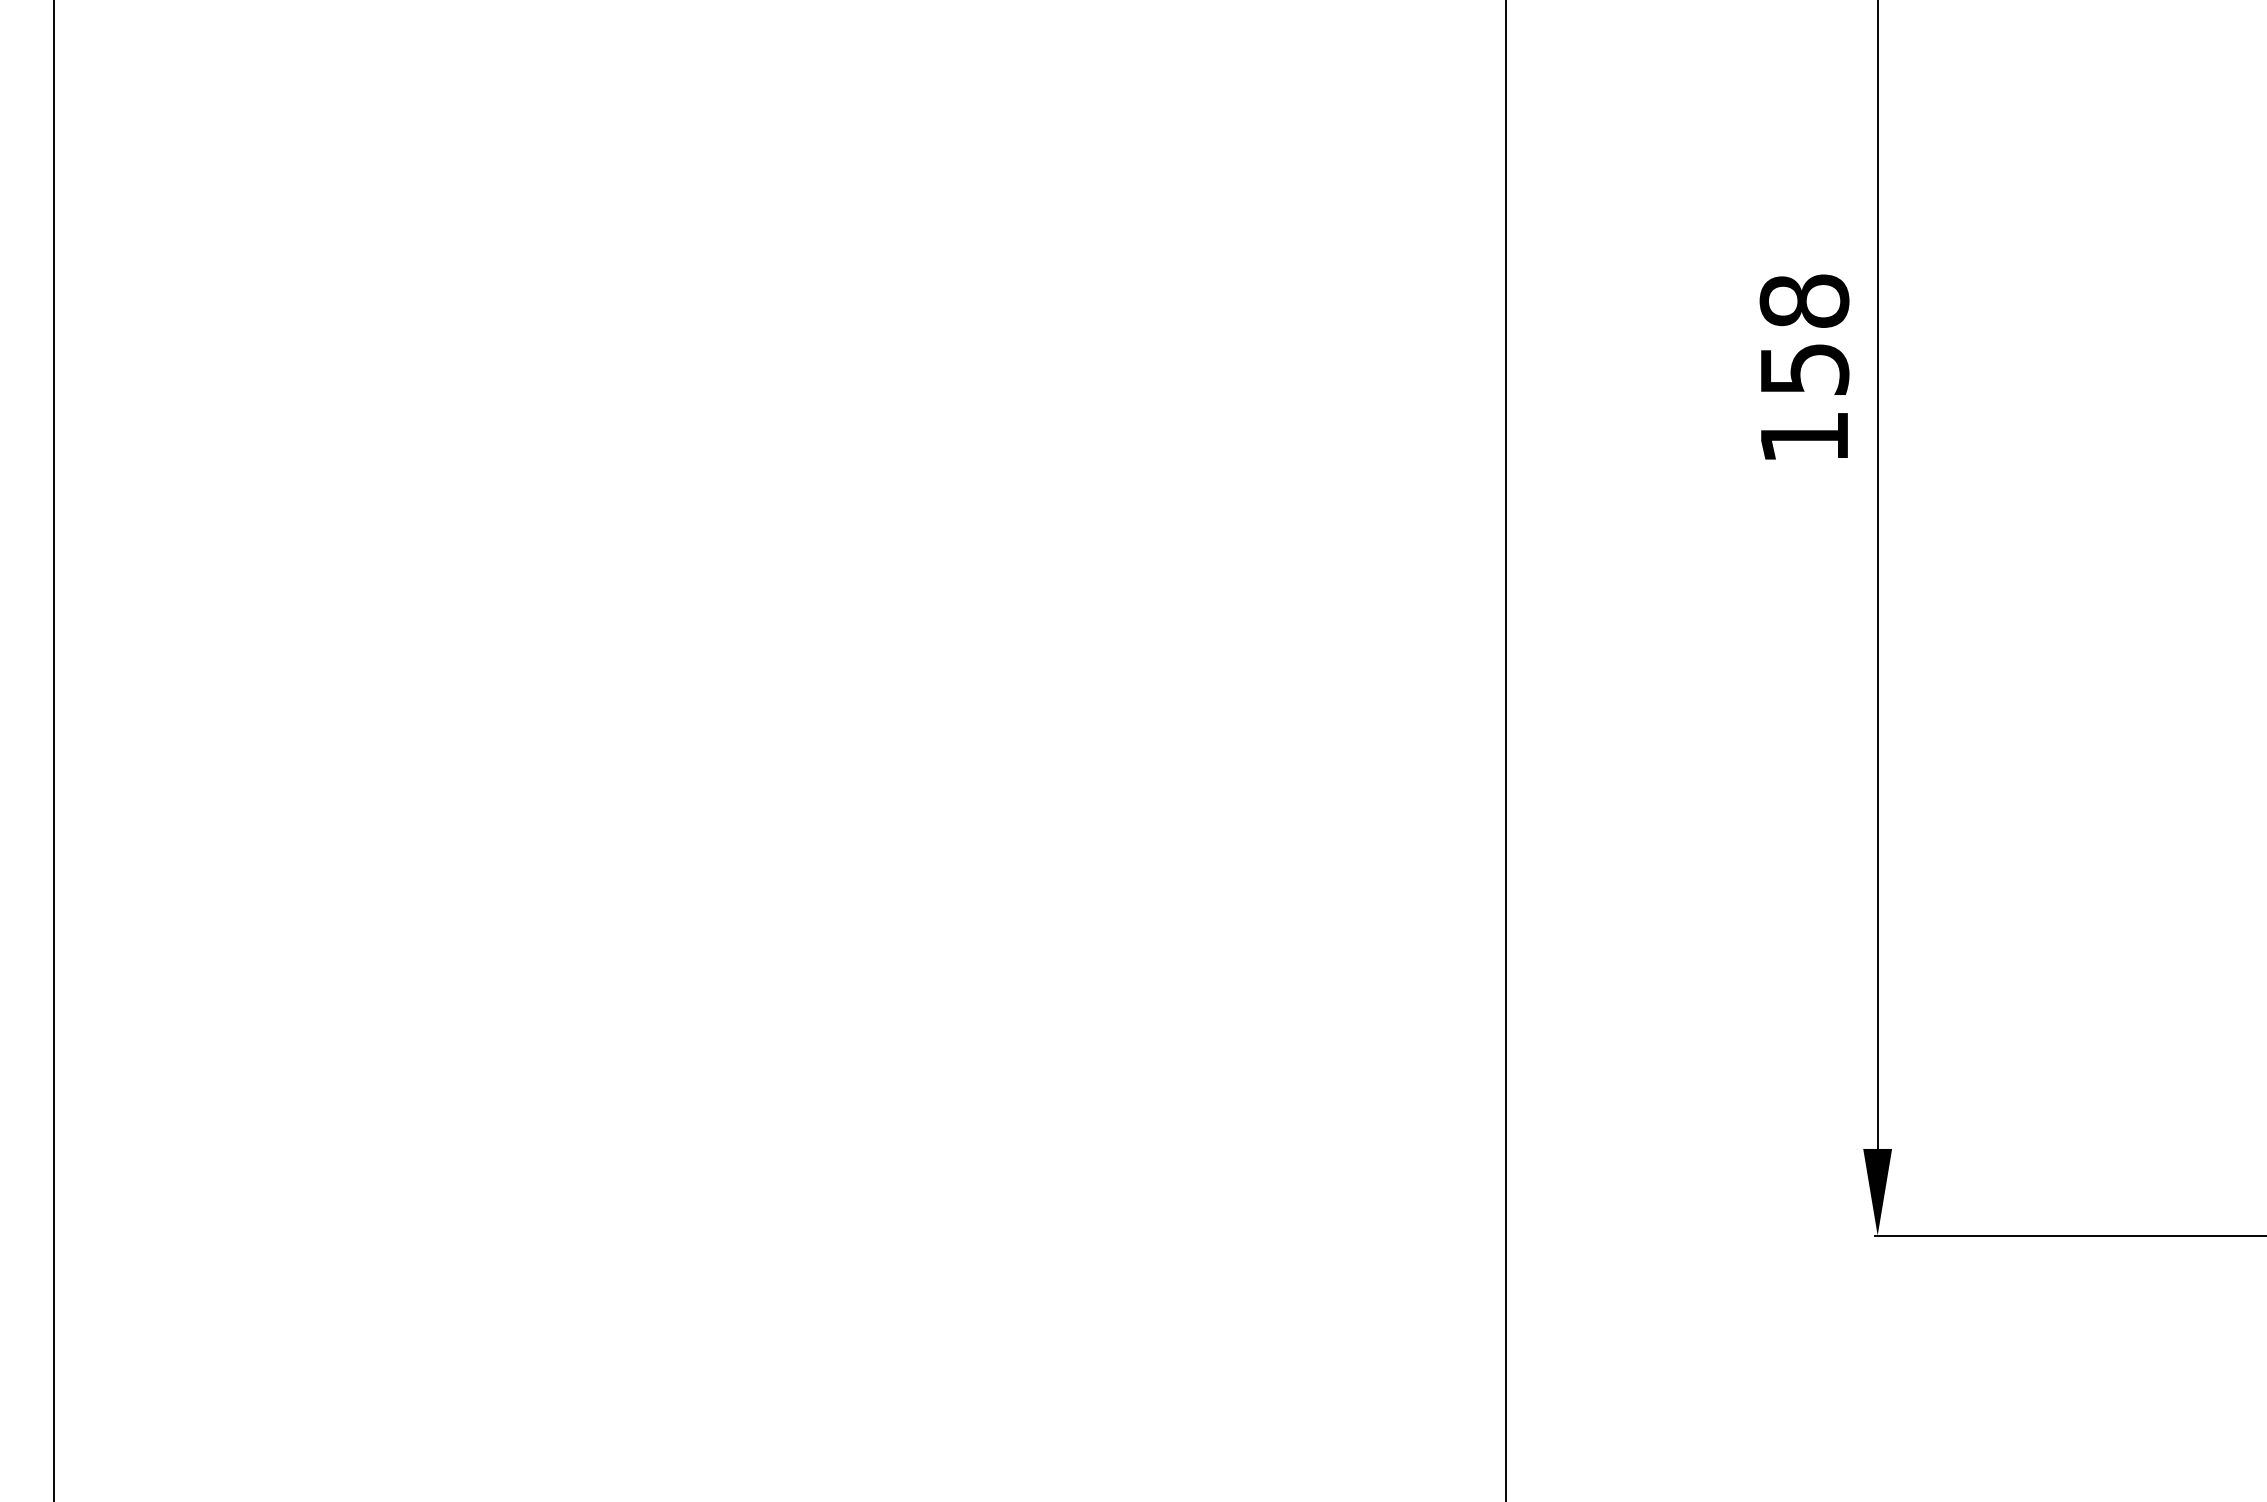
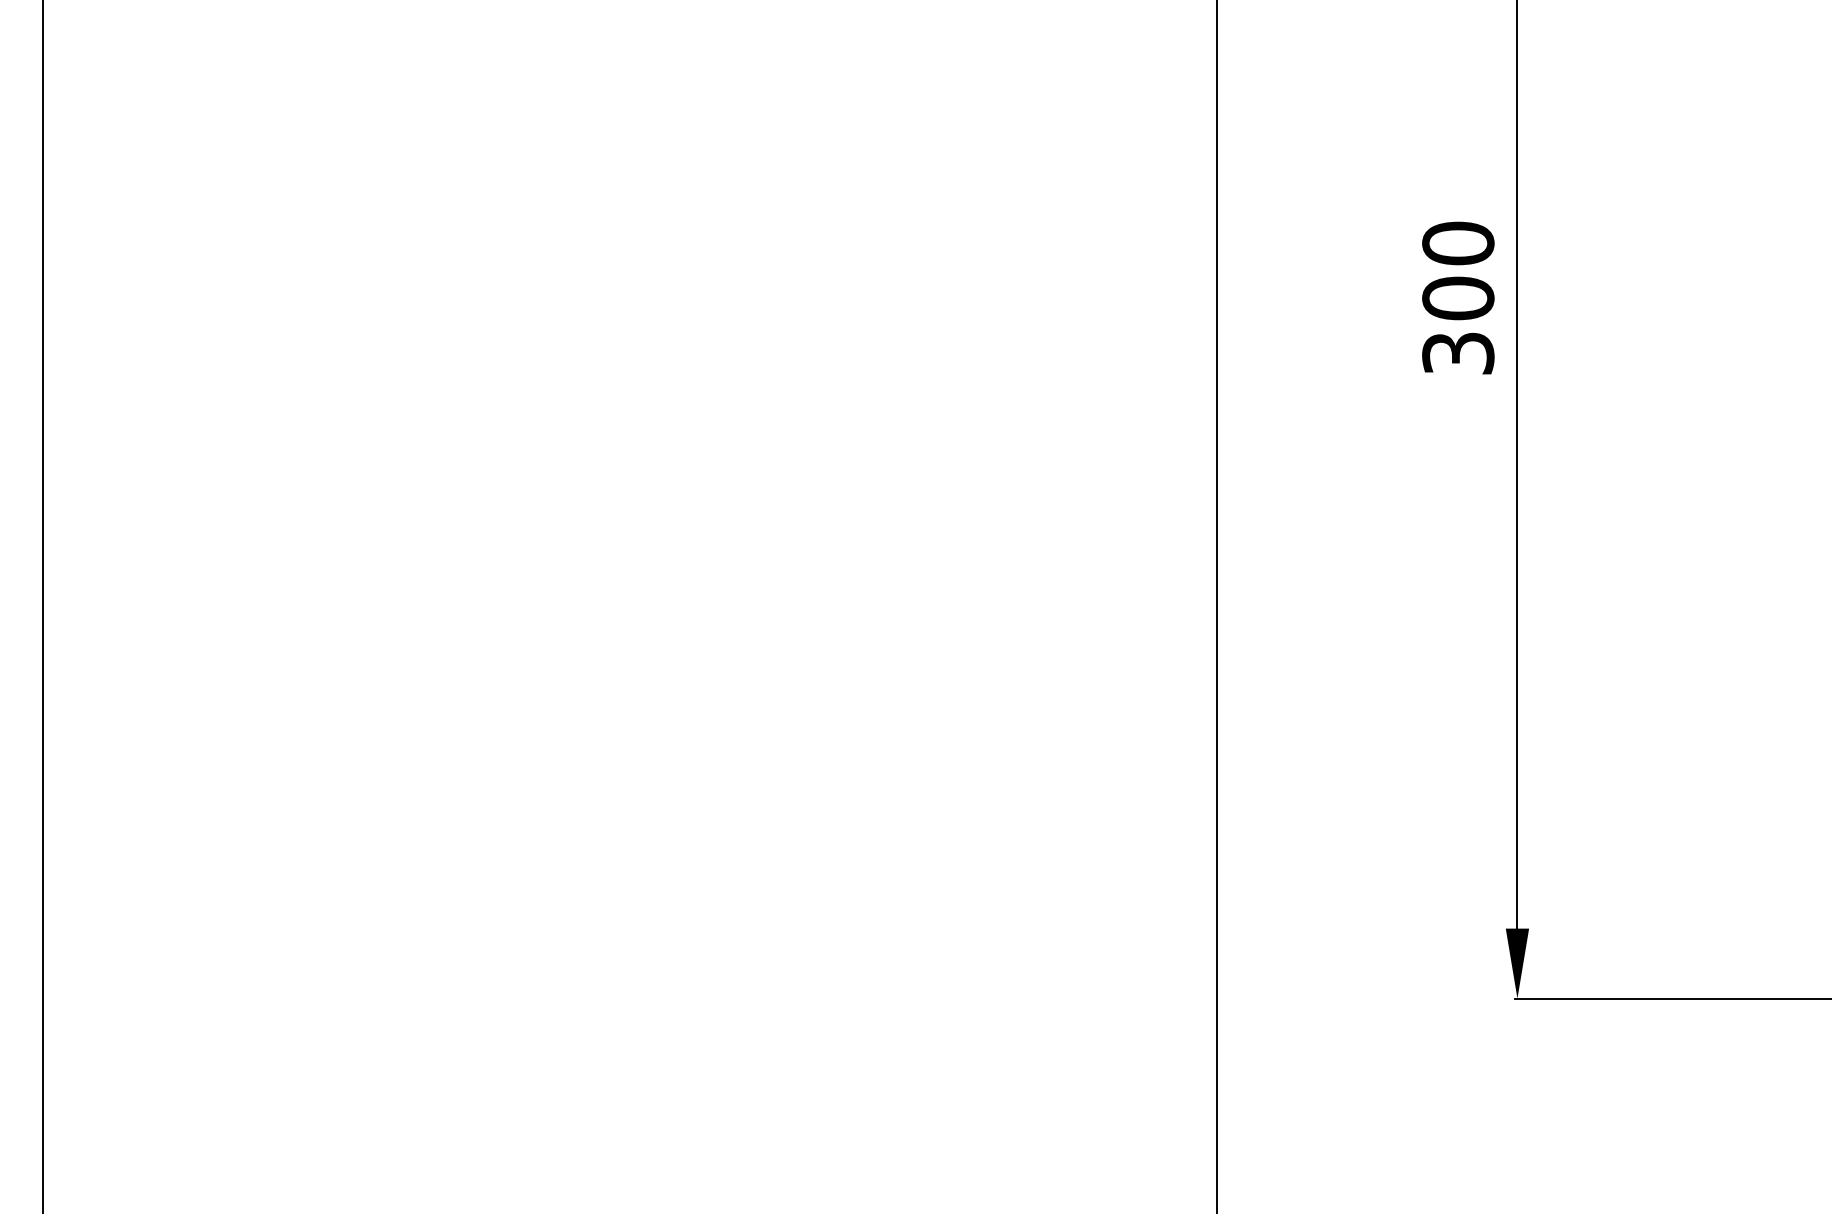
text: (1804, 368) -> (1458, 297), 158 -> 300

